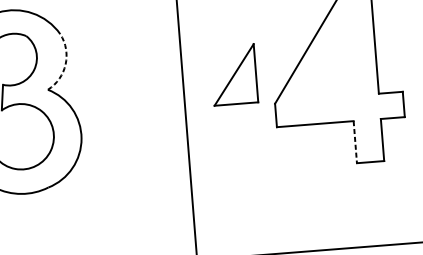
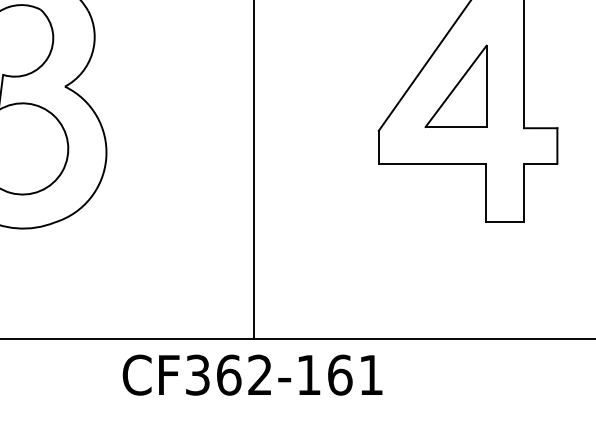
arc: (65, 64) -> (92, 53), dashed -> solid
part: (233, 75) -> (455, 86), moved
line: (355, 142) -> (485, 193), dashed -> solid

